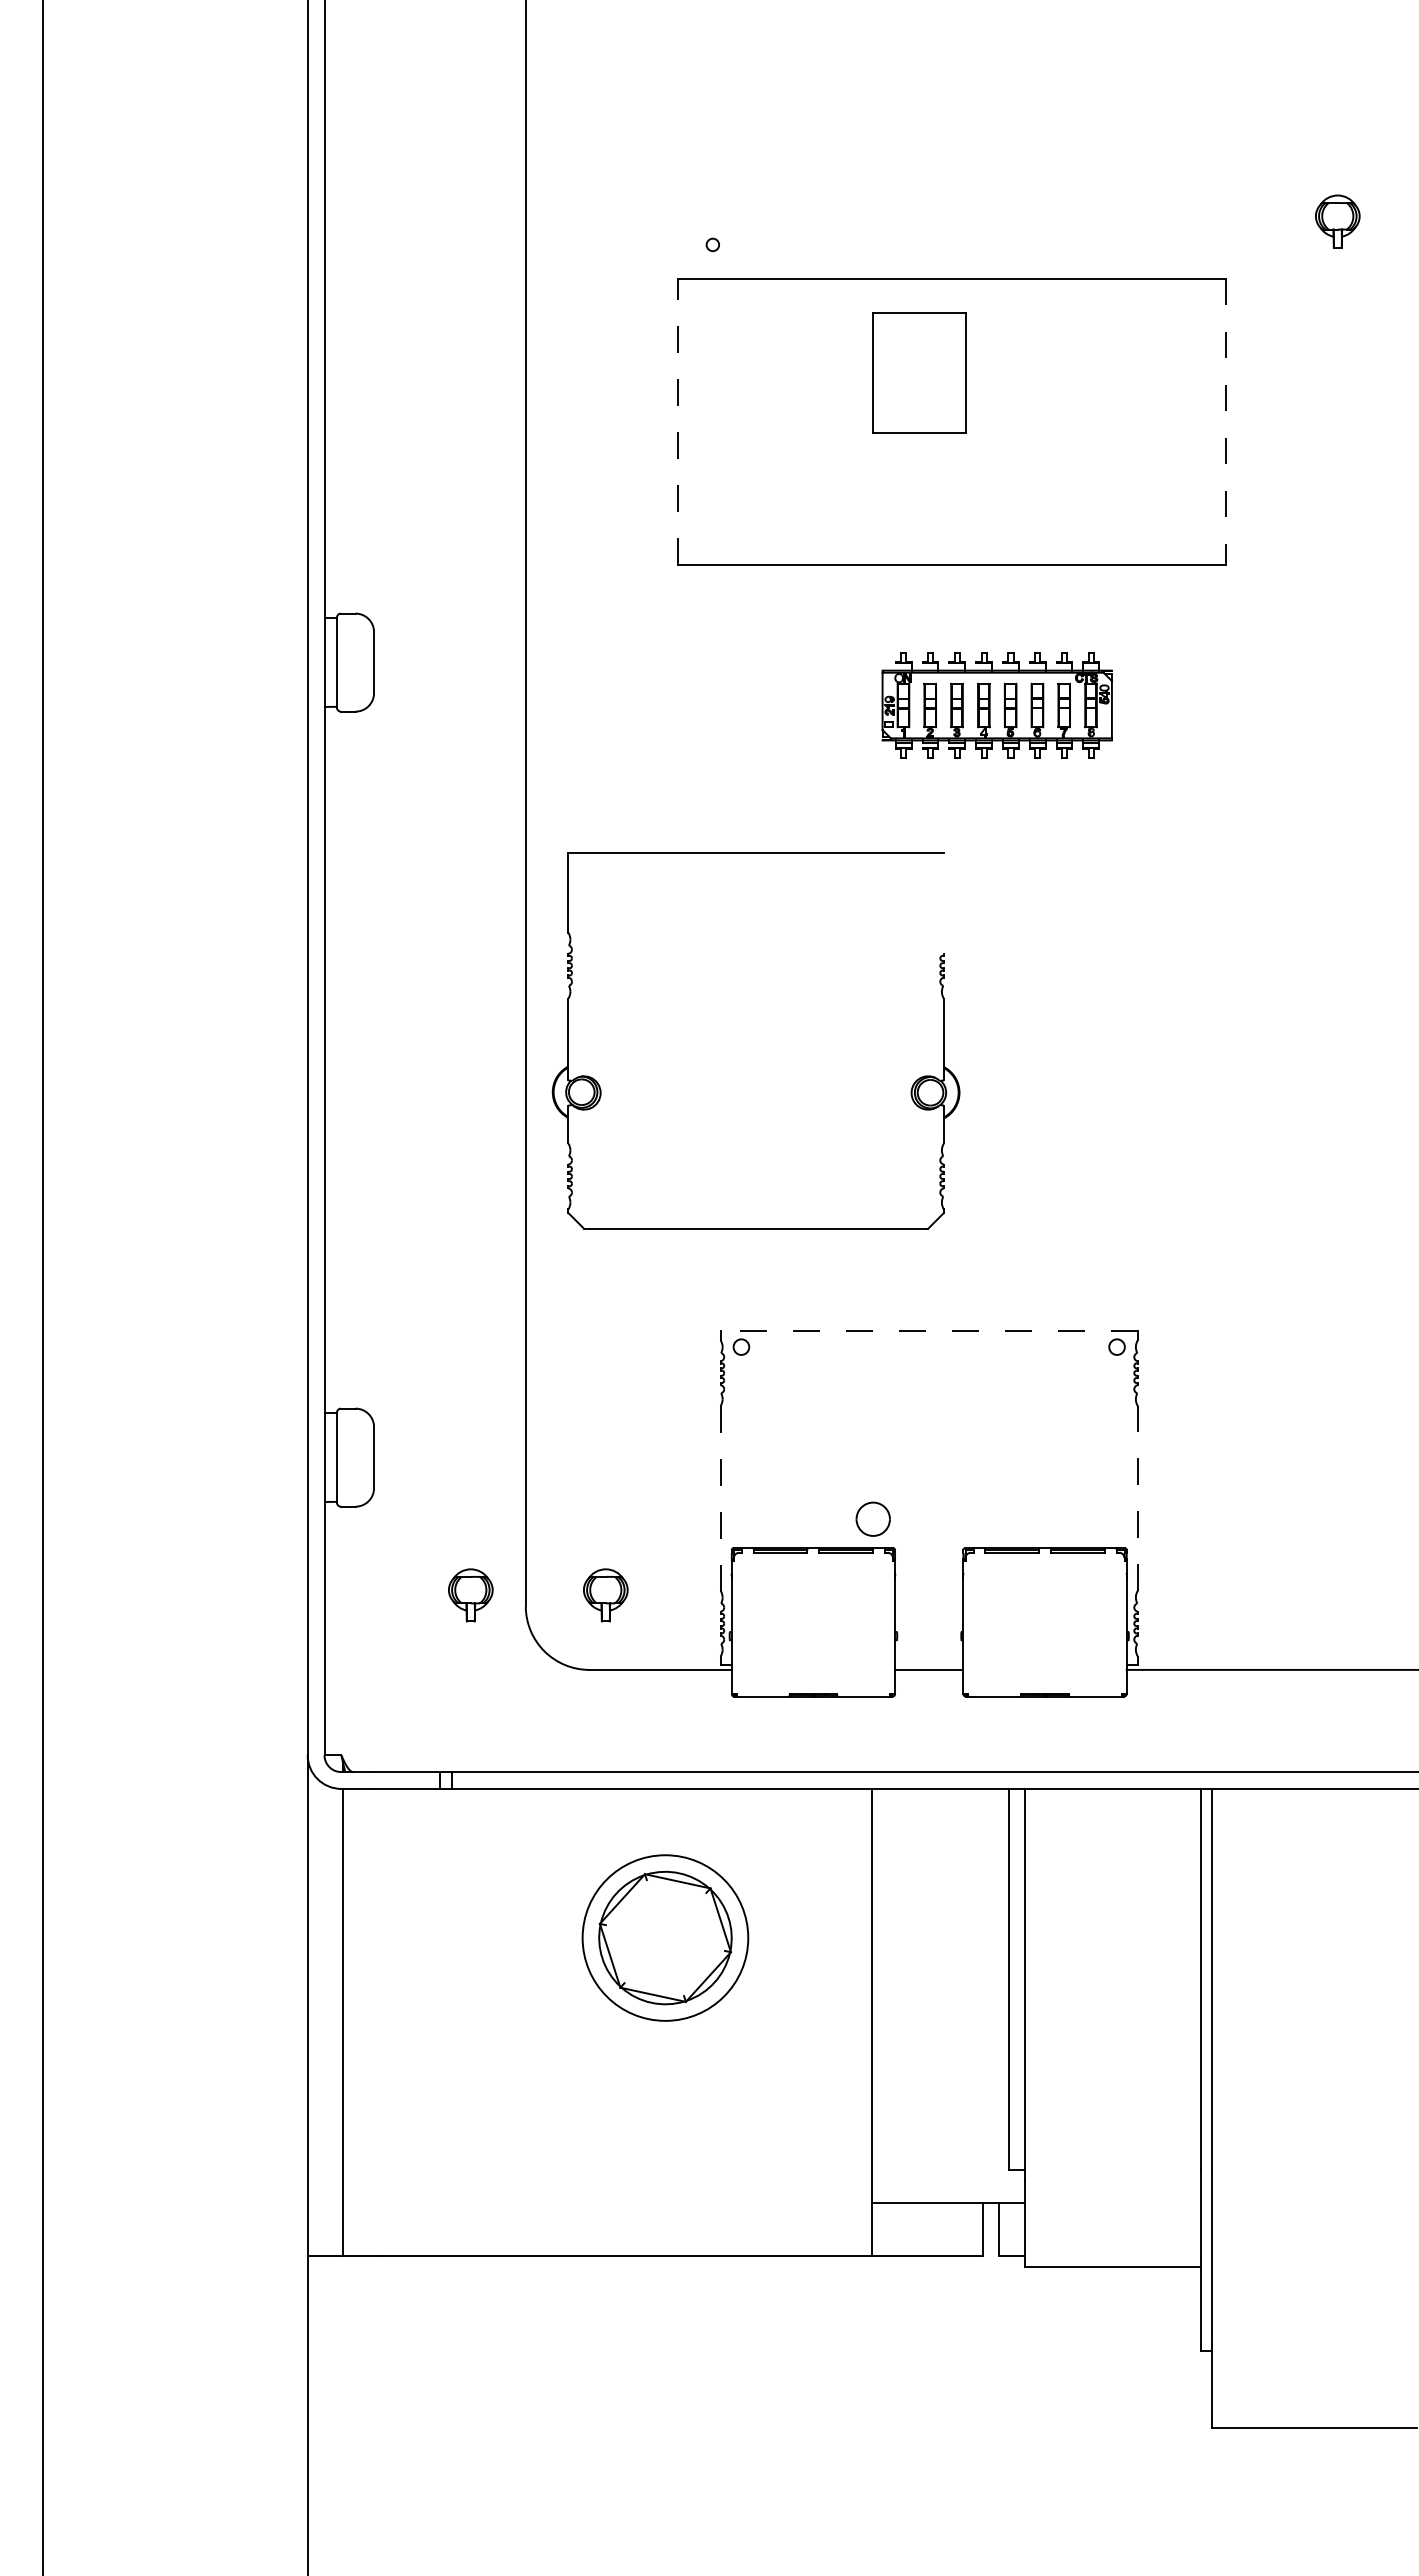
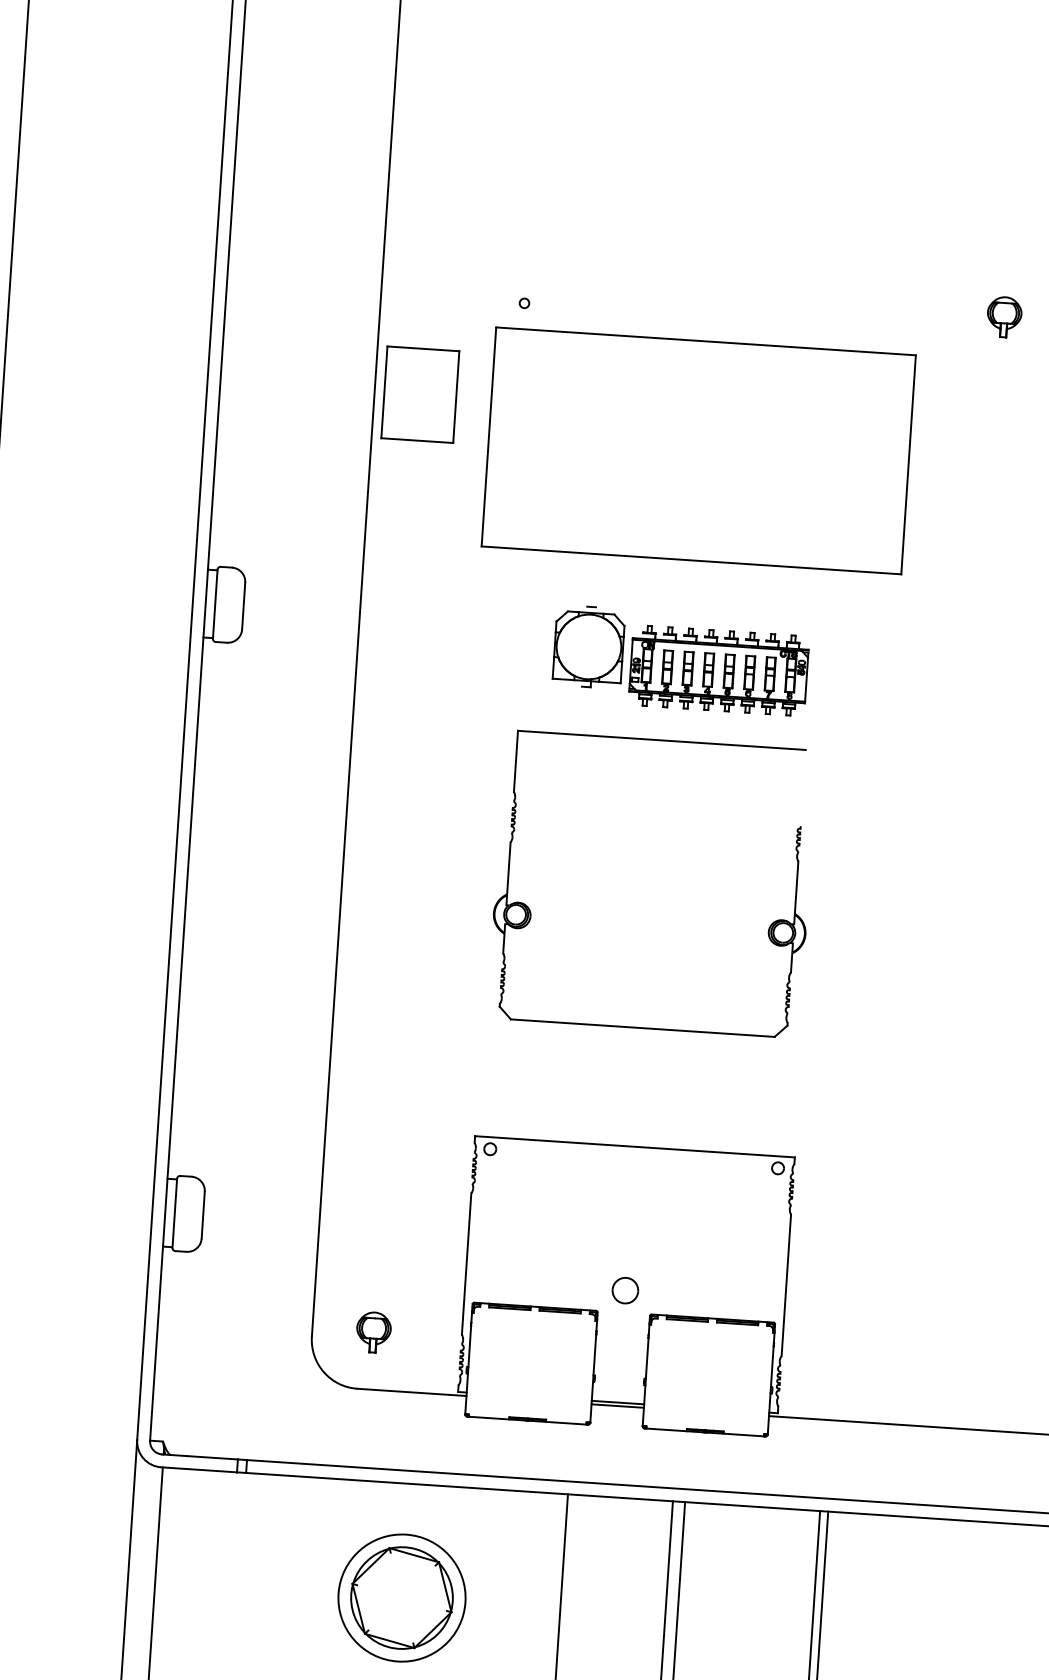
part: (919, 372) -> (420, 394), moved
line: (678, 421) -> (489, 436), dashed -> solid
line: (1225, 421) -> (908, 464), dashed -> solid
part: (825, 685) -> (588, 646), added
part: (601, 1089) -> (531, 913), moved
line: (929, 1331) -> (635, 1146), dashed -> solid
line: (1137, 1497) -> (786, 1284), dashed -> solid
line: (720, 1498) -> (466, 1264), dashed -> solid
part: (872, 1518) -> (624, 1290), moved
part: (470, 1595) -> (270, 1325), removed
line: (929, 1665) -> (618, 1402), added

